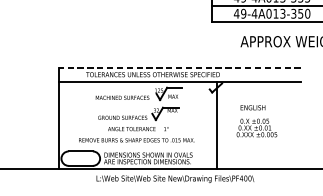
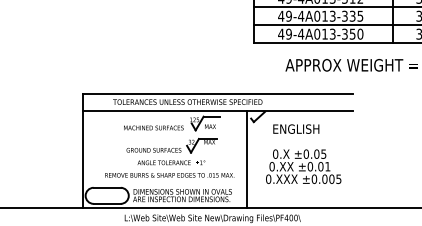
line: (179, 67) -> (217, 94), dashed -> solid
part: (256, 120) -> (303, 153), size x1.67
line: (217, 125) -> (247, 158), moved

